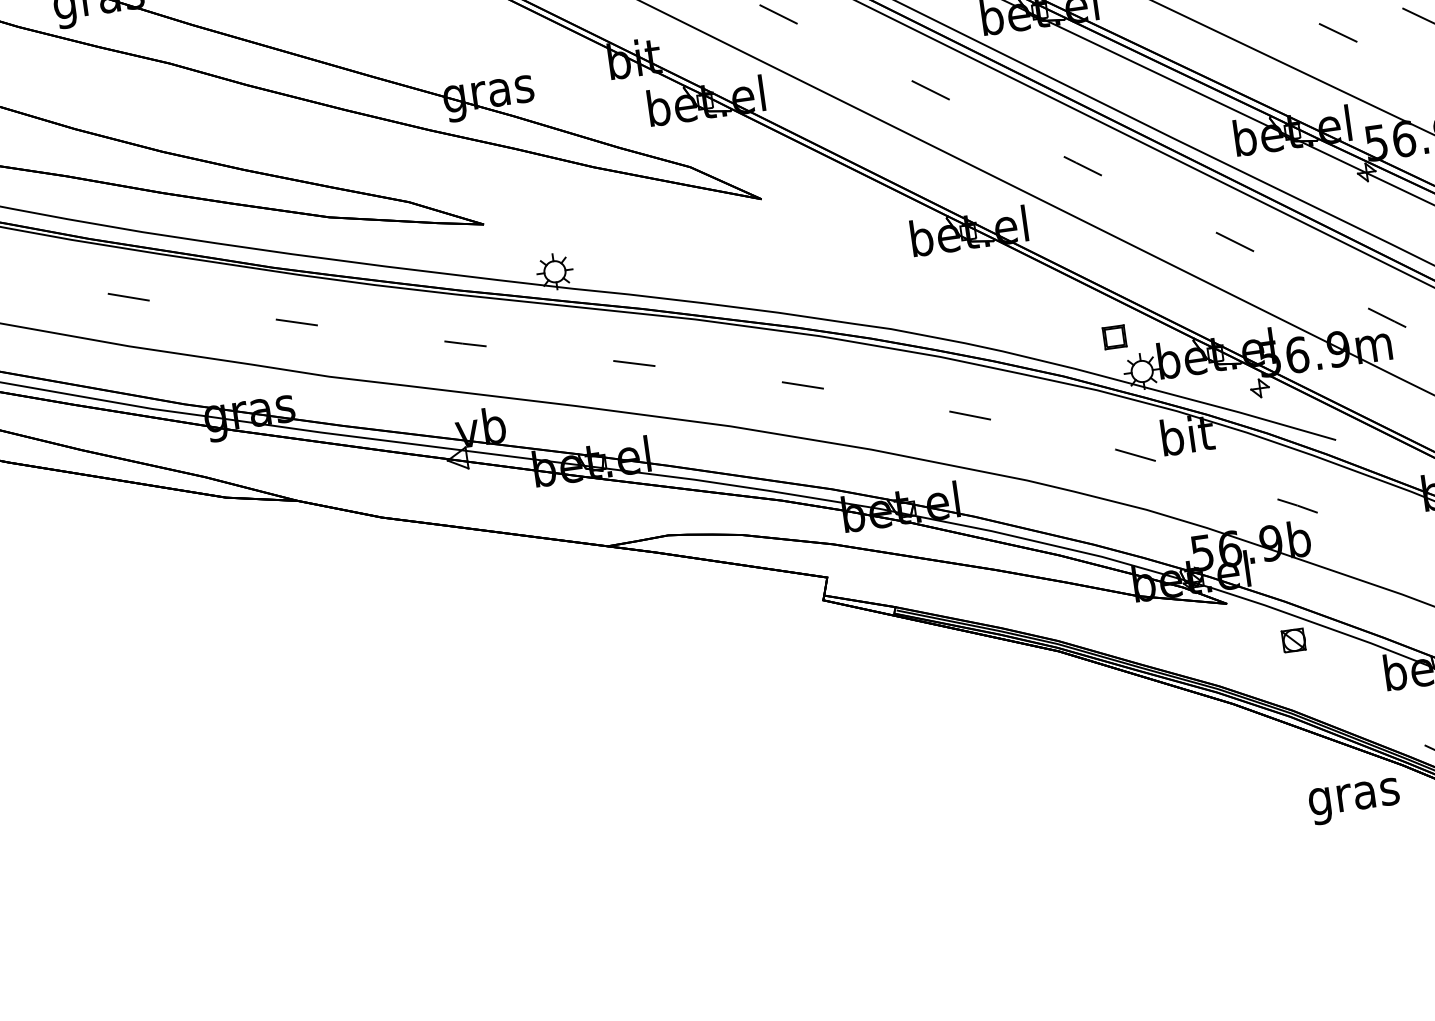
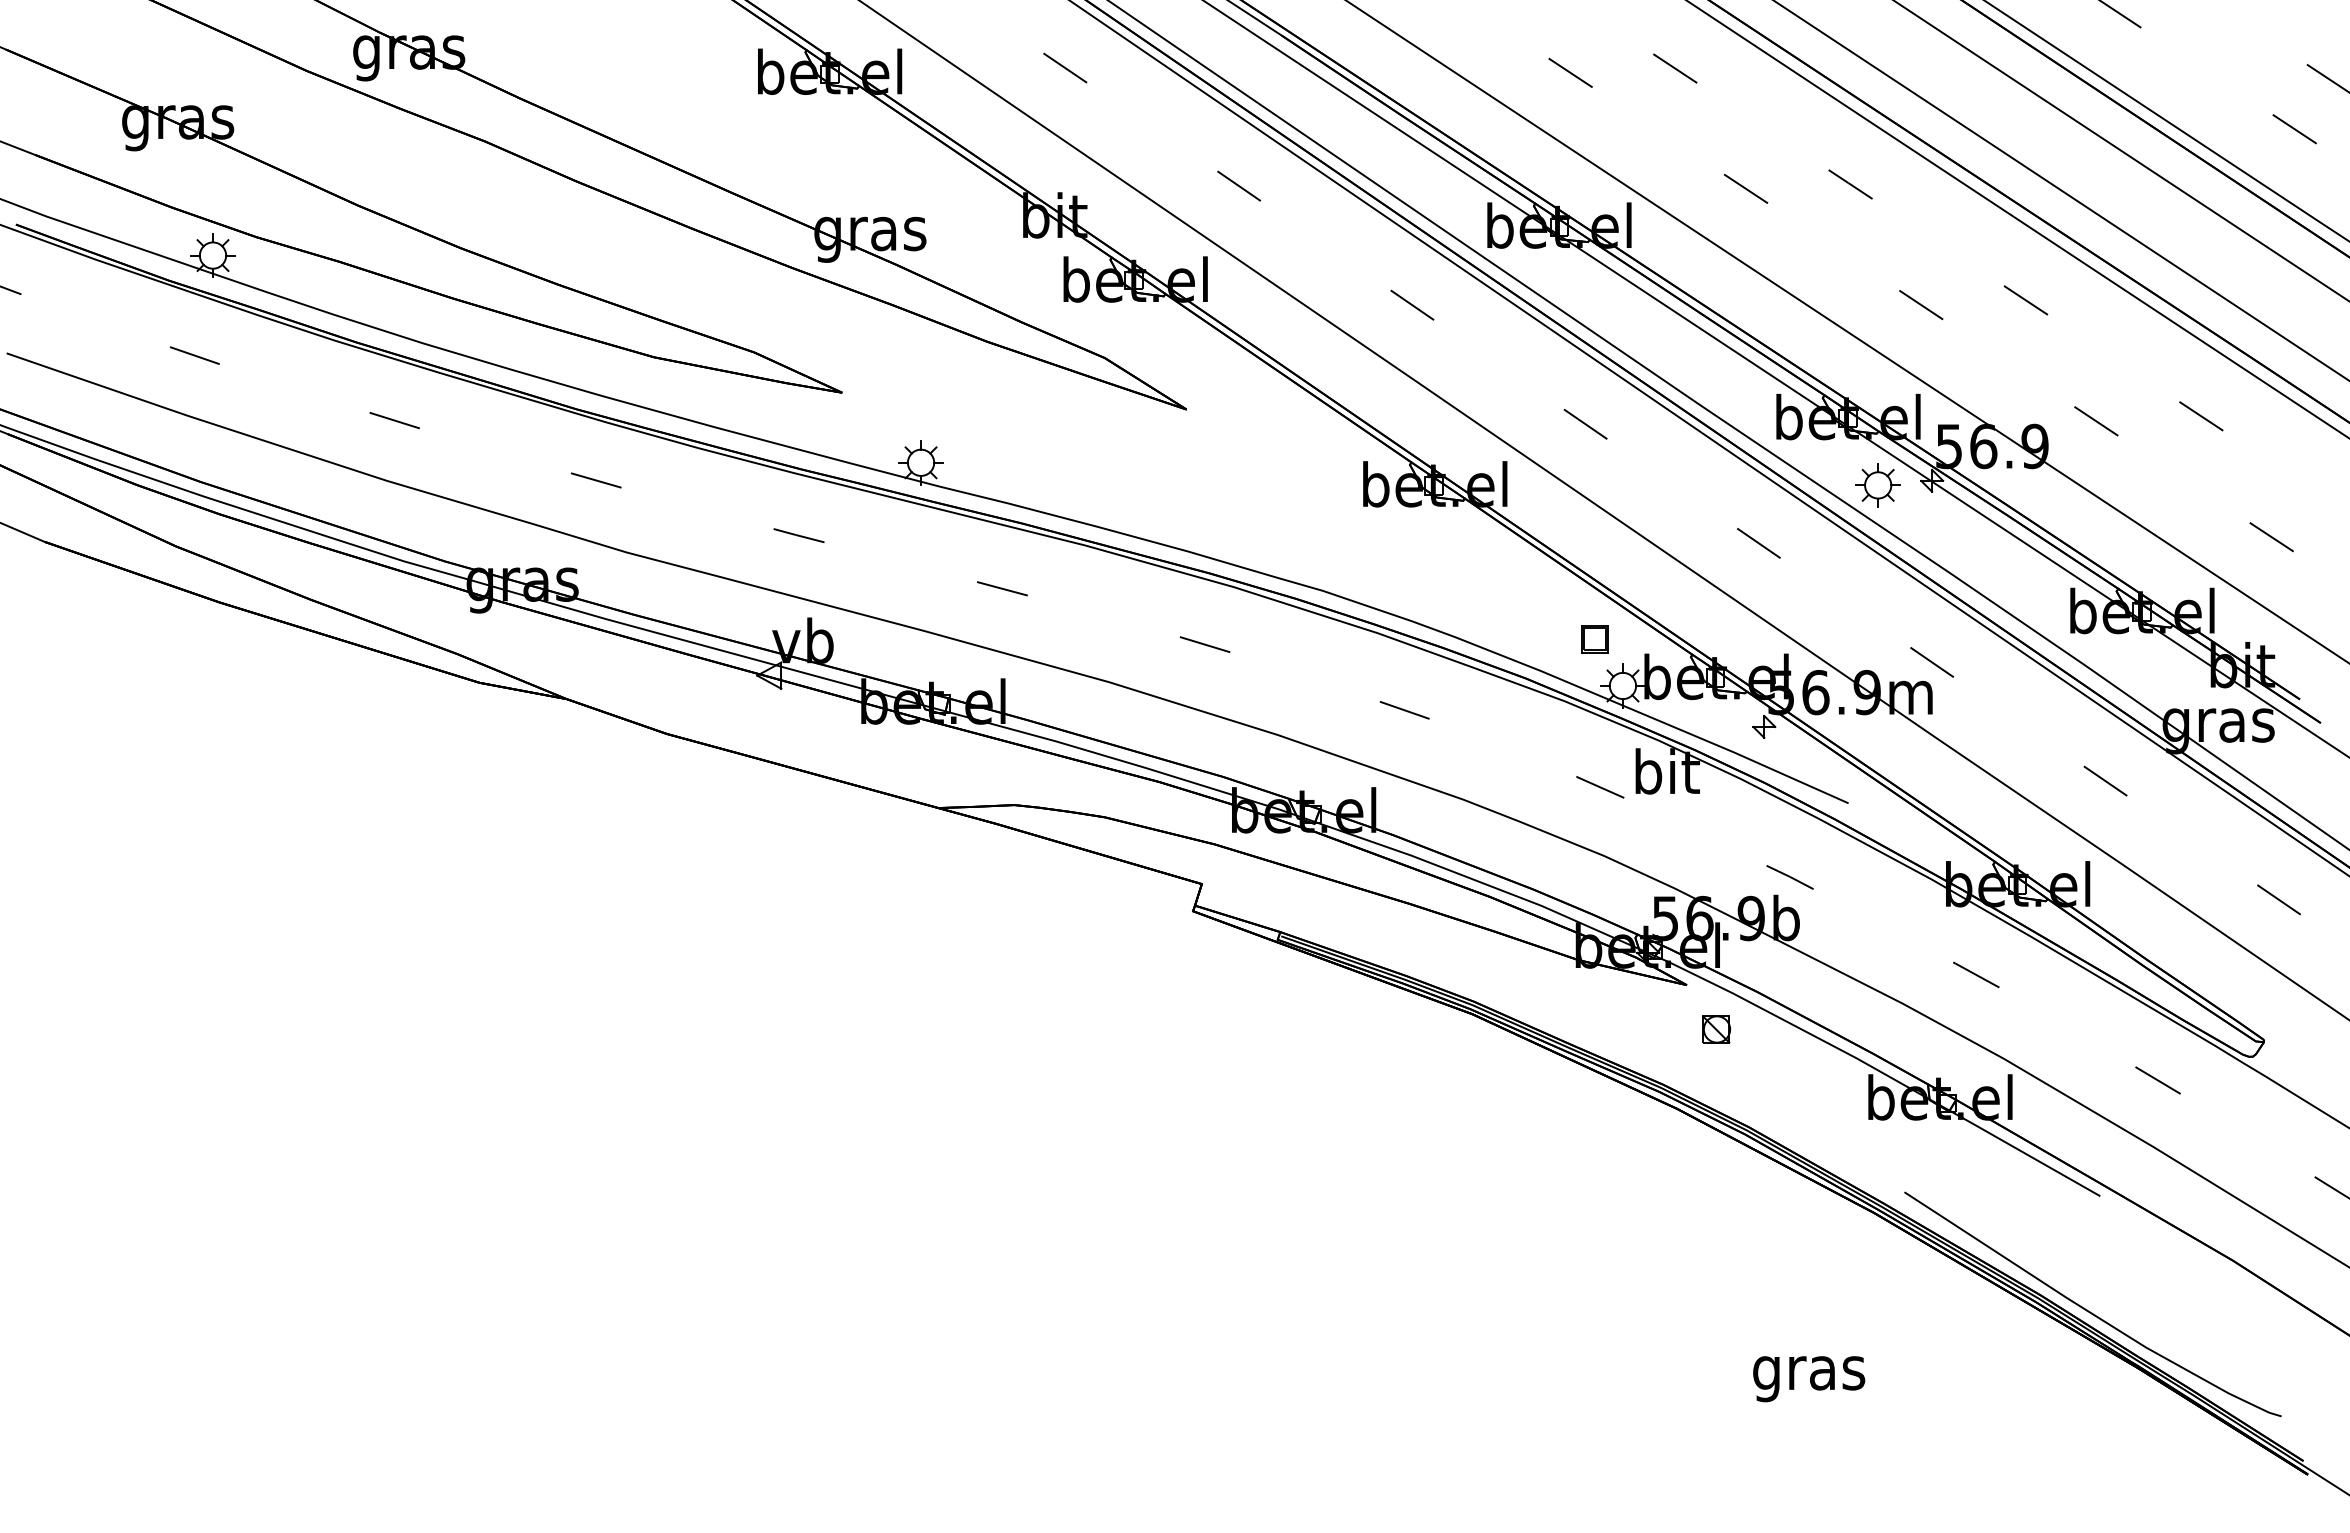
part: (1323, 182) -> (1877, 485), added
part: (1293, 640) -> (1716, 1029), moved
text: (1355, 801) -> (1809, 1379), moved

